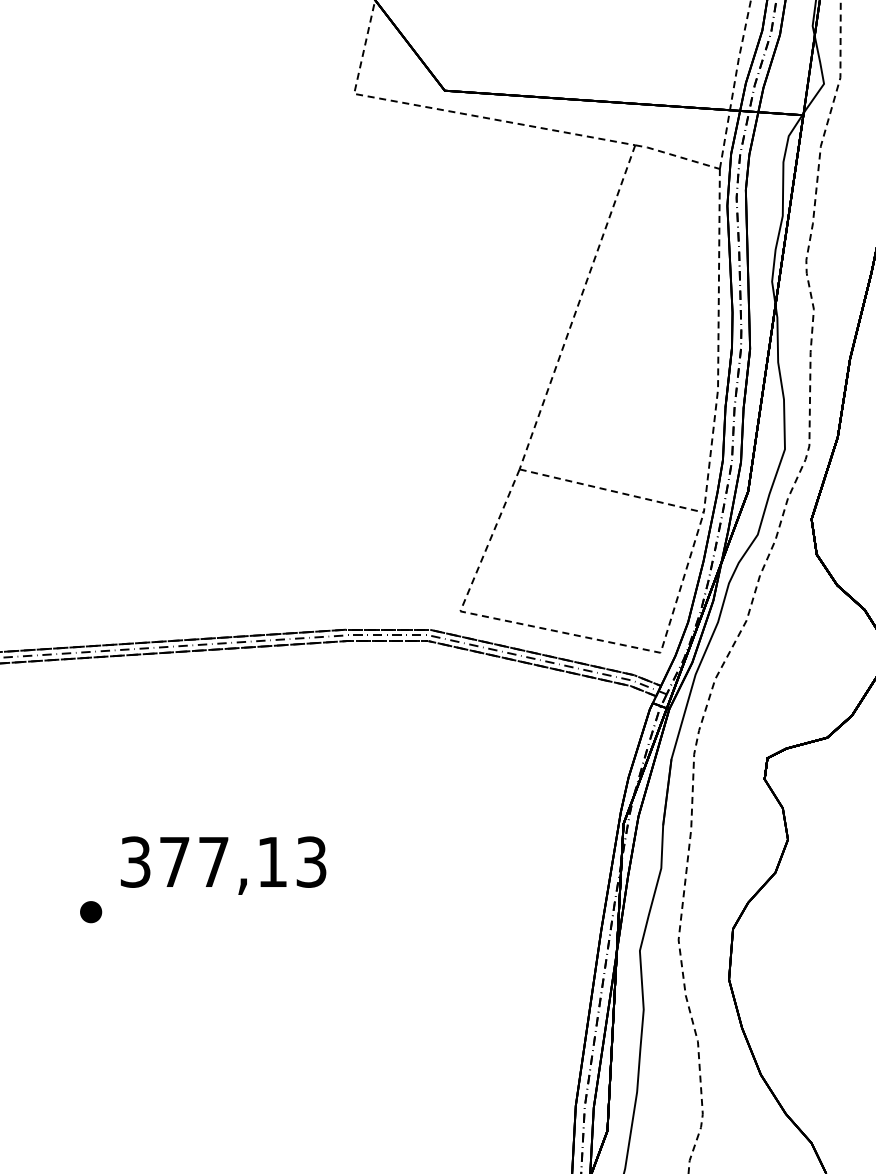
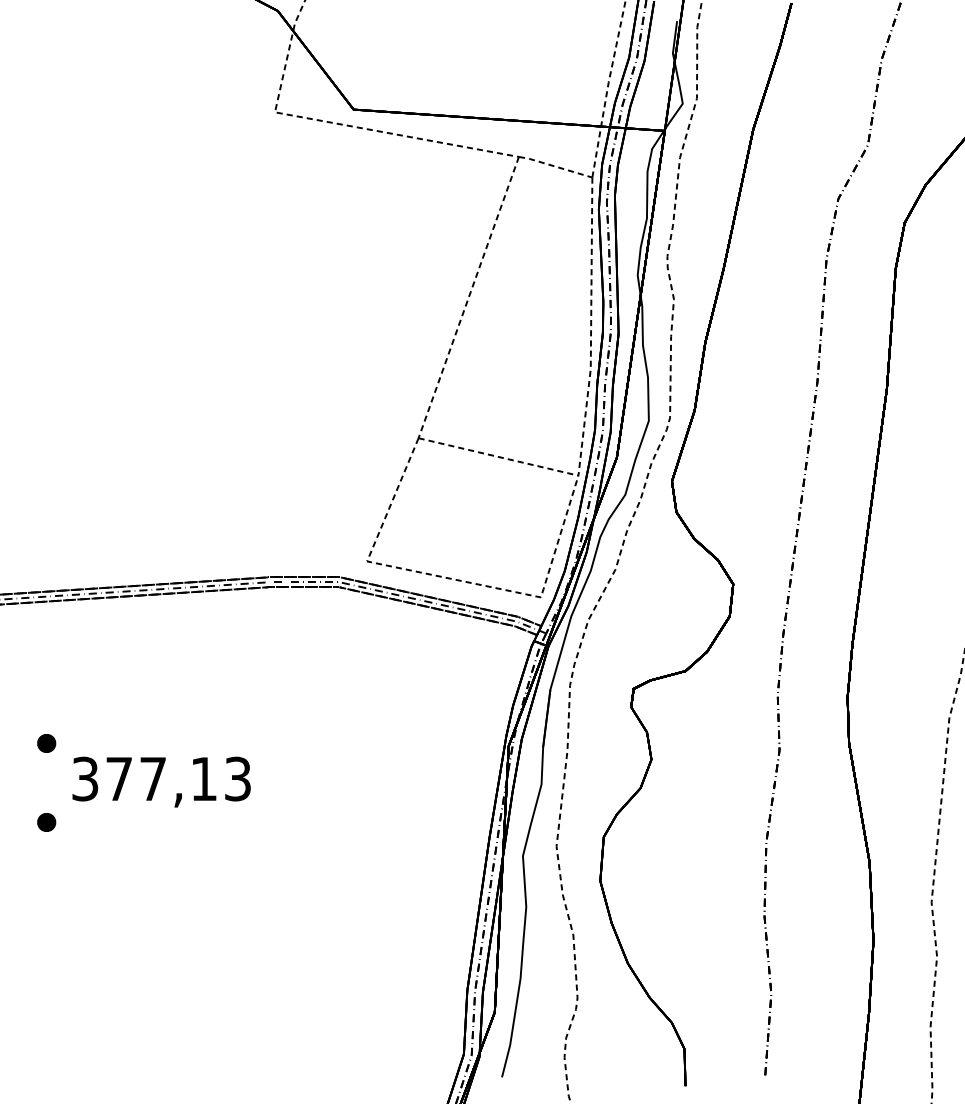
part: (90, 821) -> (46, 743), added

